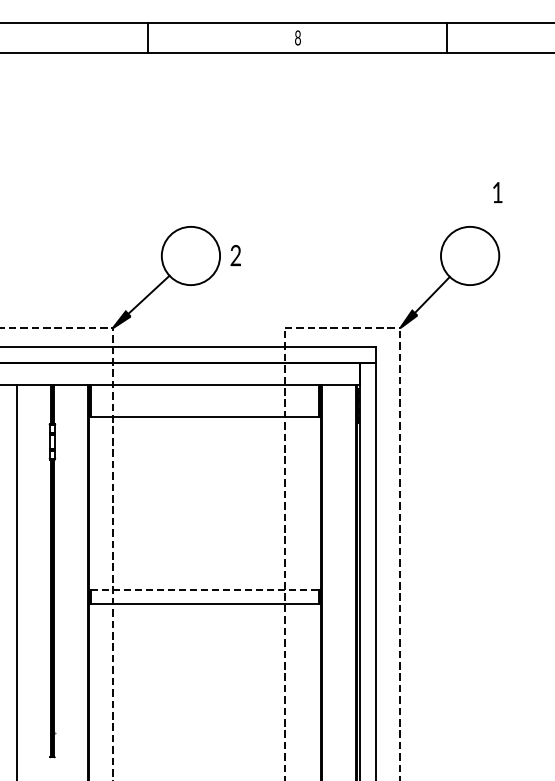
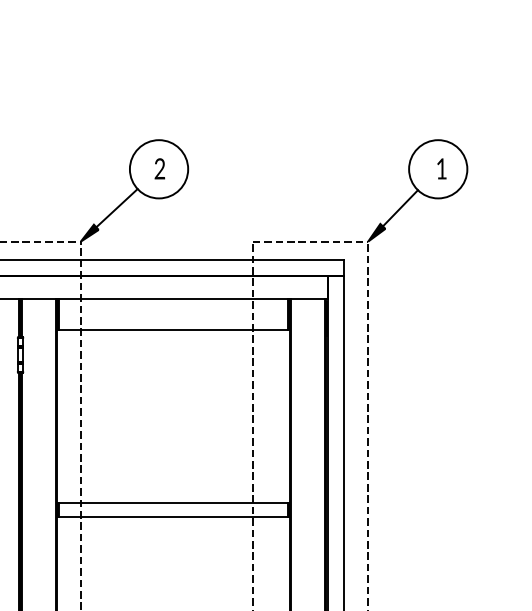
text: (497, 192) -> (441, 168), moved
text: (235, 255) -> (159, 168), moved
line: (205, 589) -> (173, 502), dashed -> solid

